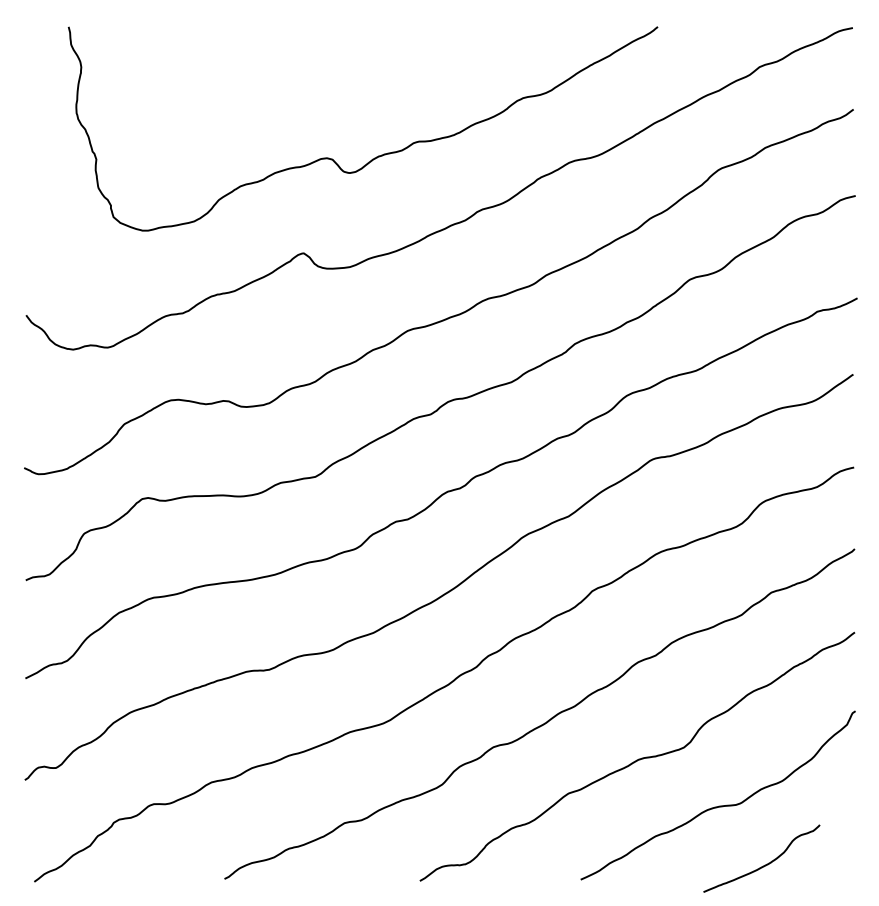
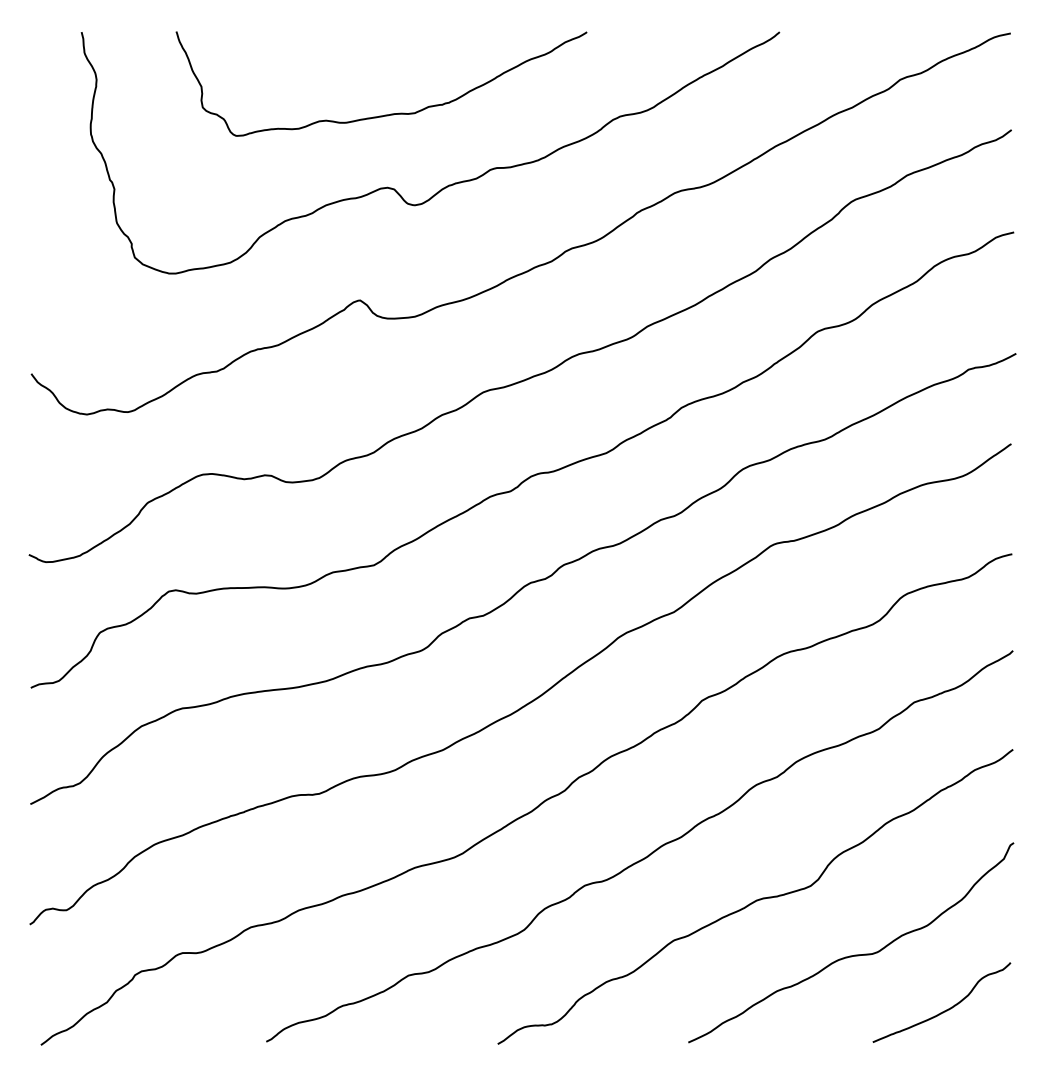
curve: (325, 96) -> (385, 114), added
curve: (764, 865) -> (944, 1010), moved

